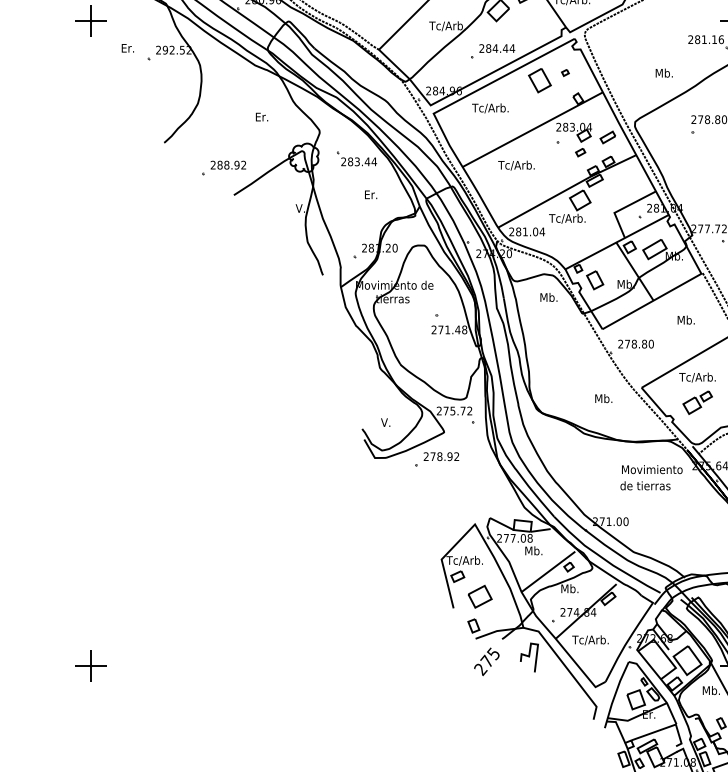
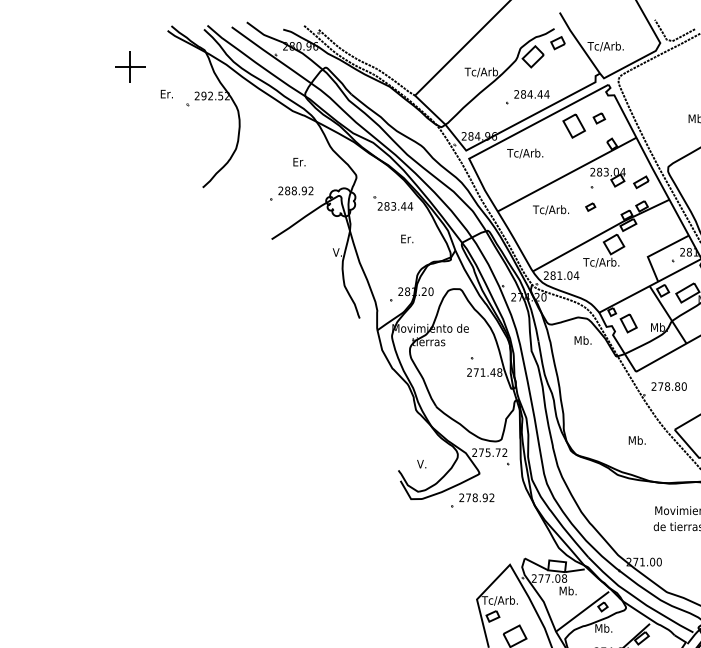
part: (565, 72) -> (599, 118), size x1.67
part: (580, 152) -> (590, 207), moved
part: (223, 167) -> (291, 193), moved

